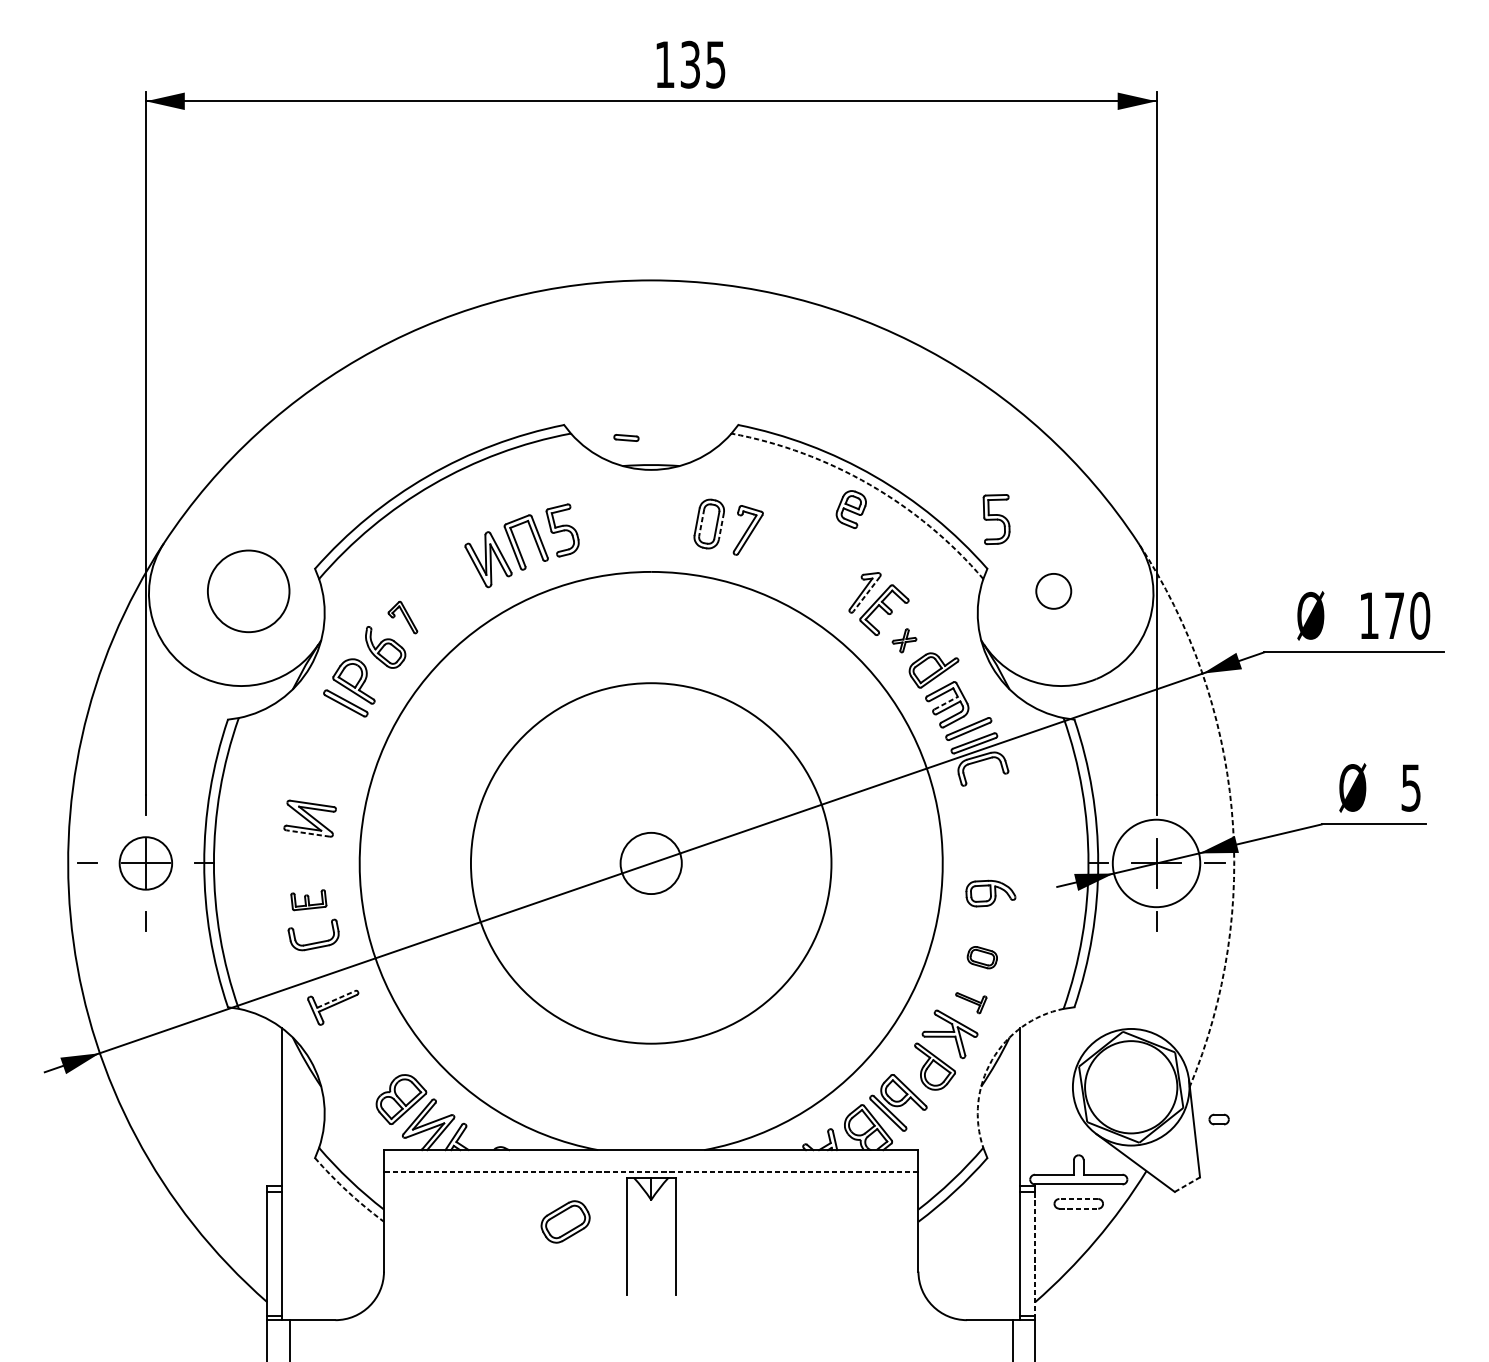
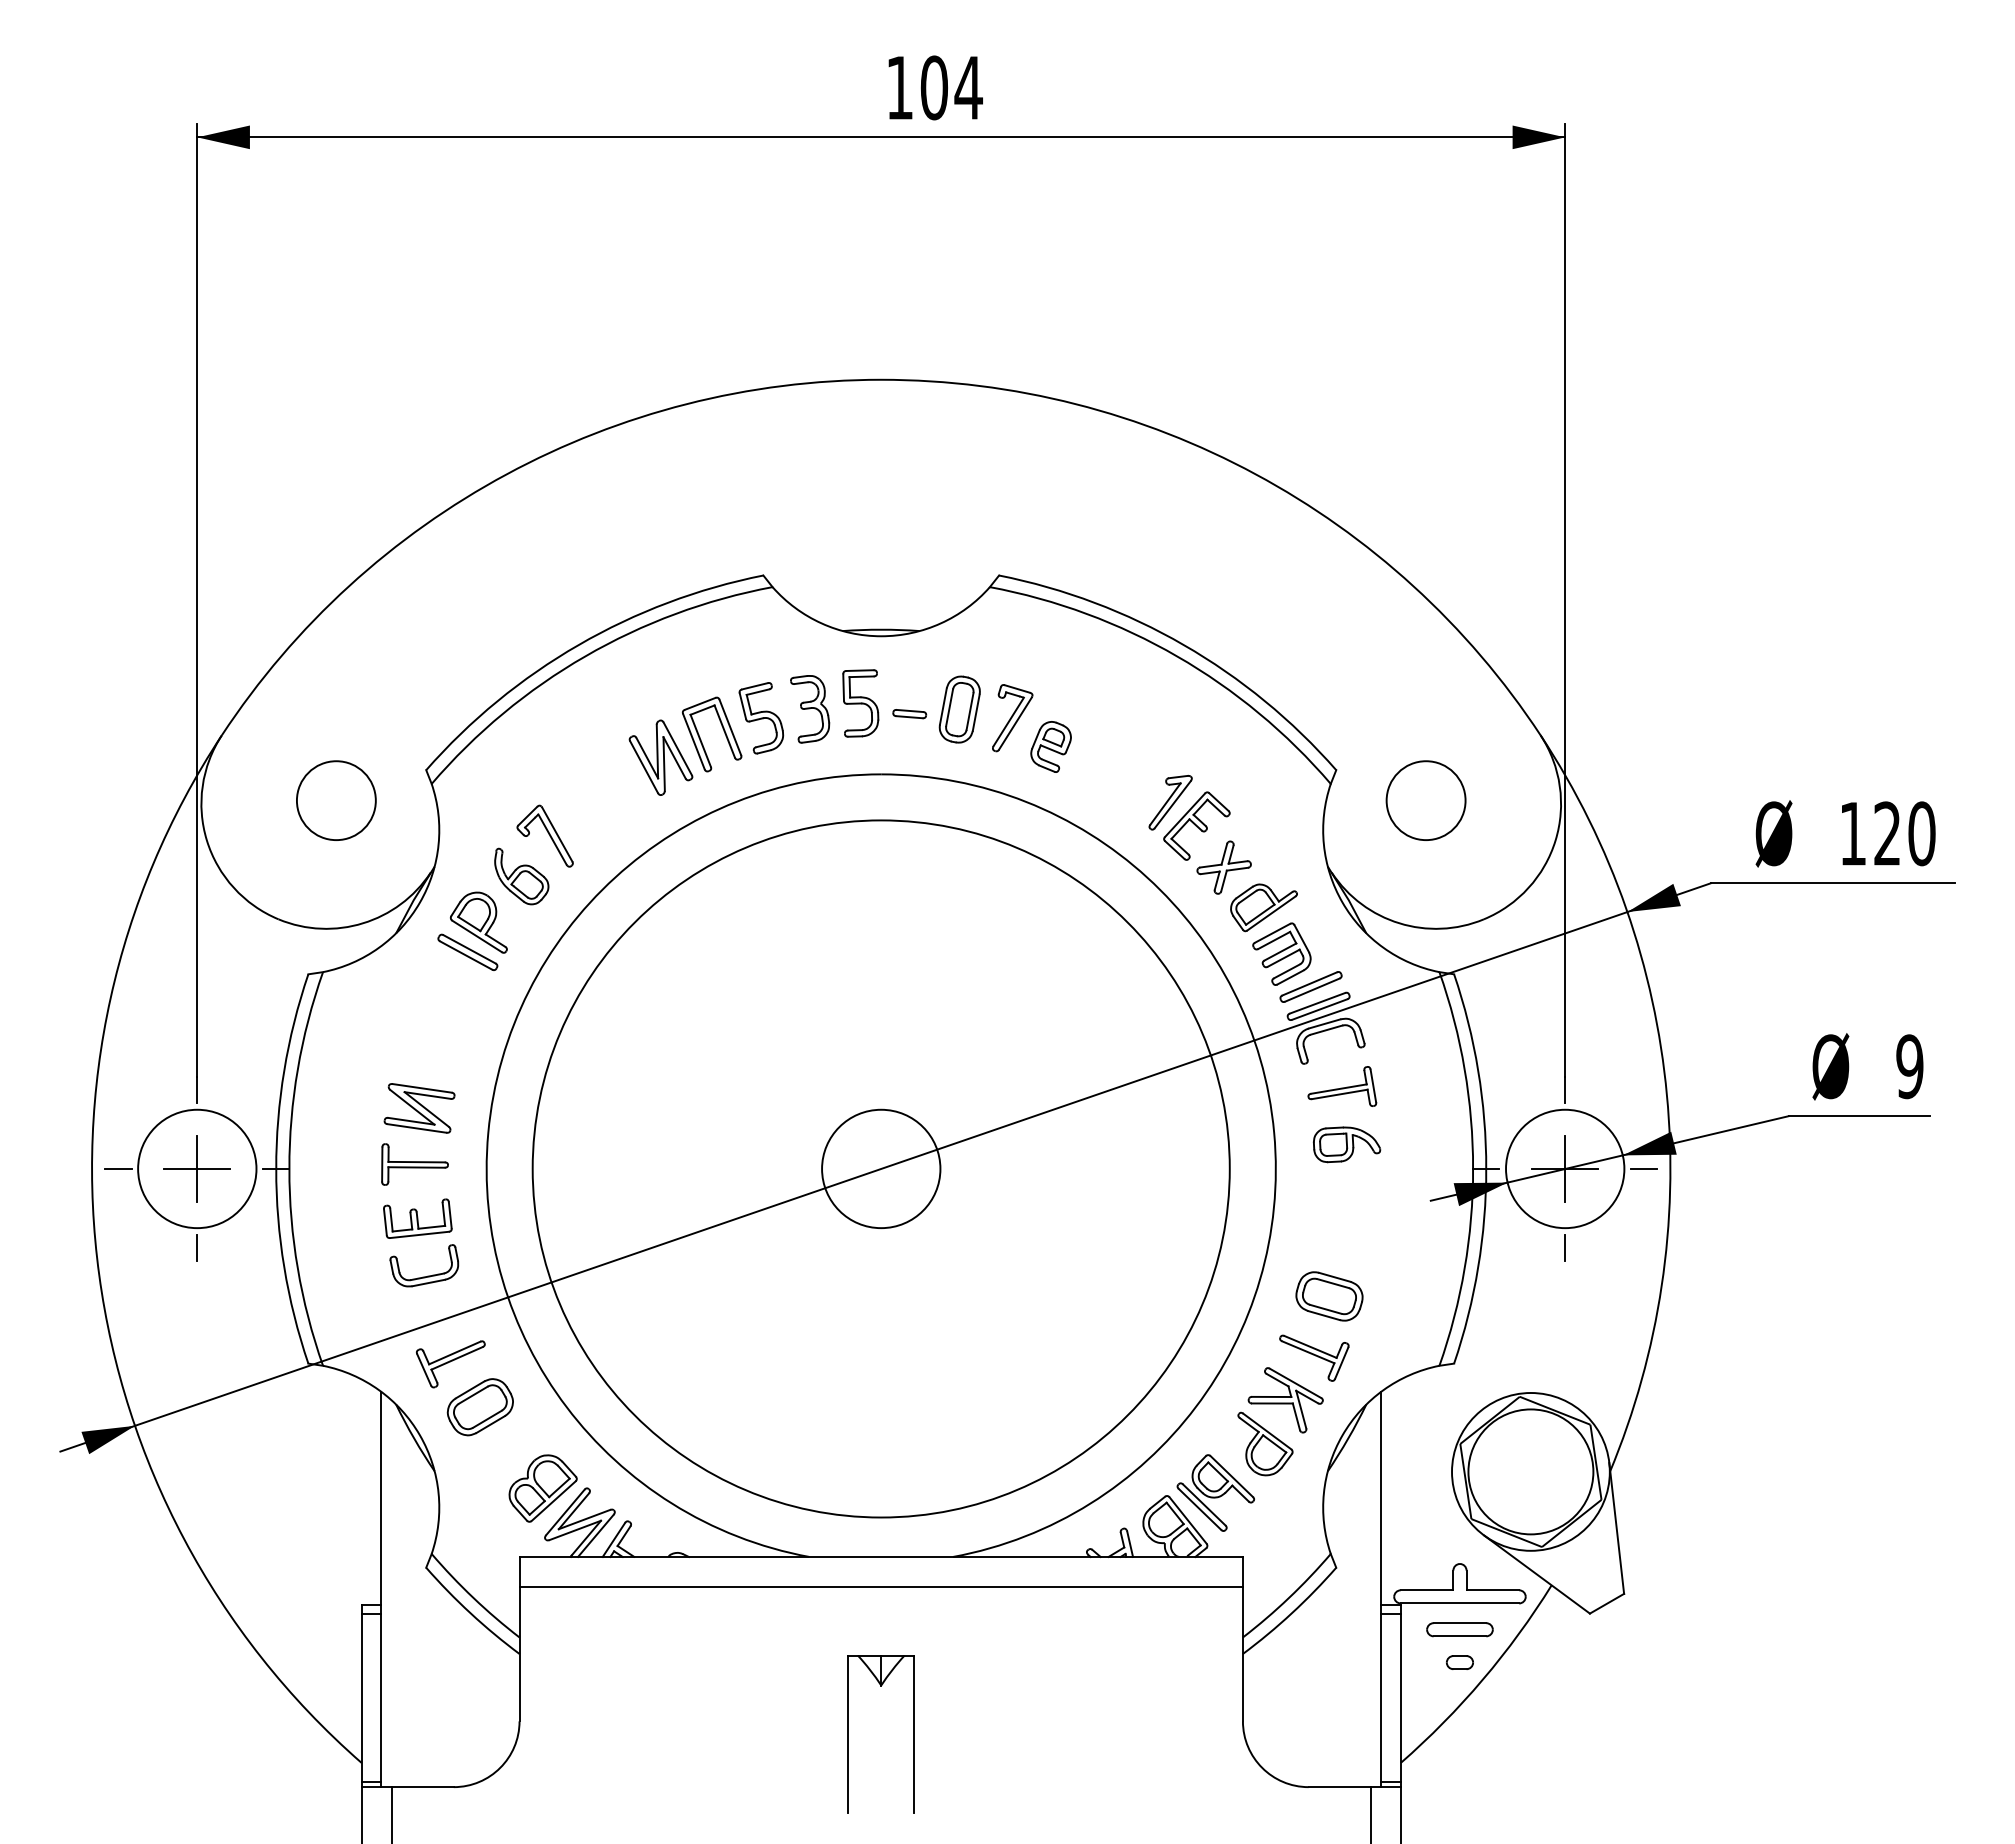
text: (703, 64) -> (951, 87), 135 -> 104
part: (626, 438) -> (909, 714), moved
arc: (870, 484) -> (1177, 656), dashed -> solid
part: (850, 509) -> (1050, 746), moved
part: (996, 519) -> (860, 703), moved
line: (701, 522) -> (949, 707), dashed -> solid
part: (598, 524) -> (810, 709), added
line: (721, 526) -> (976, 713), dashed -> solid
circle: (248, 591) -> (335, 800), size x0.71
circle: (1053, 591) -> (1425, 800), size x1.67
line: (866, 594) -> (1172, 805), dashed -> solid
text: (1394, 615) -> (1887, 833), 170 -> 120
part: (402, 617) -> (544, 835), size x1.43
part: (904, 640) -> (1223, 867), size x1.67
line: (946, 702) -> (1280, 951), dashed -> solid
text: (1410, 787) -> (1909, 1066), 5 -> 9
part: (991, 802) -> (1342, 1086), added
arc: (1231, 809) -> (1666, 1095), dashed -> solid
line: (307, 833) -> (416, 1128), dashed -> solid
part: (306, 860) -> (414, 1164), added
circle: (146, 863) -> (197, 1168), size x1.67
circle: (650, 863) -> (880, 1168), size x1.43
circle: (651, 863) -> (881, 1168), size x1.43
part: (991, 893) -> (1347, 1144), moved
part: (308, 900) -> (417, 1218), size x1.43
part: (982, 957) -> (1329, 1296), size x1.67
line: (335, 999) -> (454, 1353), dashed -> solid
part: (971, 1002) -> (1314, 1357), size x1.67
arc: (991, 1060) -> (1342, 1435), dashed -> solid
part: (1218, 1119) -> (1459, 1662), moved
line: (651, 1172) -> (881, 1587), dashed -> solid
line: (1187, 1184) -> (1607, 1603), dashed -> solid
arc: (347, 1191) -> (470, 1613), dashed -> solid
line: (1078, 1199) -> (1459, 1623), dashed -> solid
line: (1079, 1208) -> (1460, 1636), dashed -> solid
part: (564, 1222) -> (479, 1407), moved
part: (627, 1236) -> (848, 1734), moved
line: (1034, 1253) -> (1400, 1697), dashed -> solid

